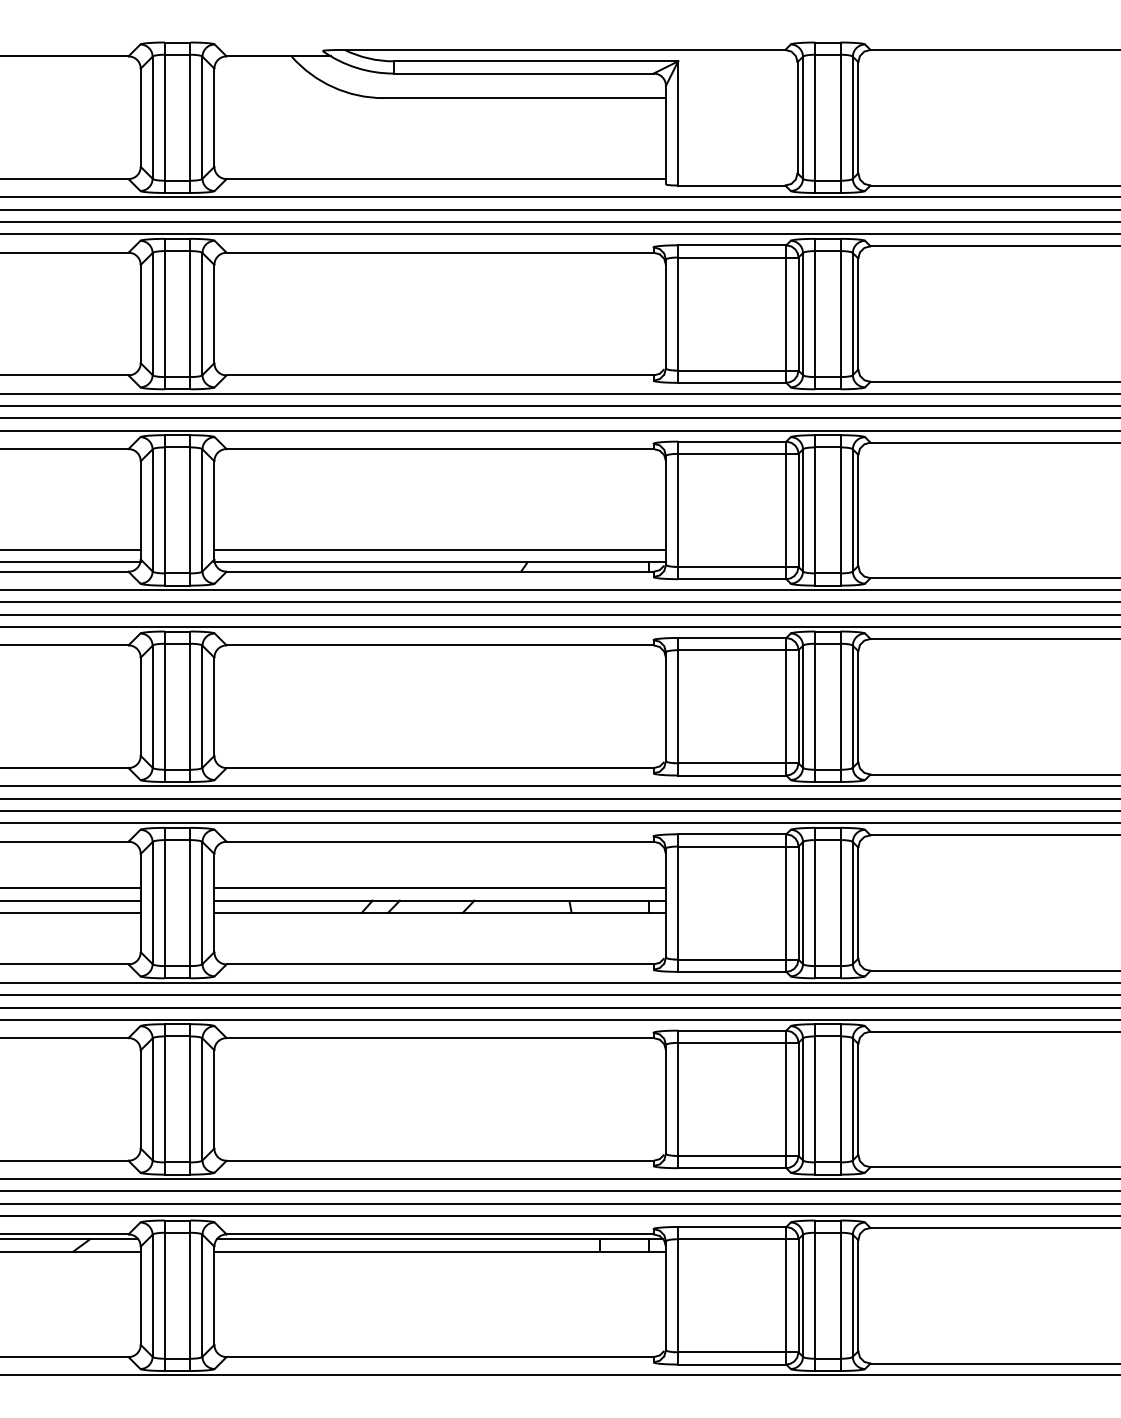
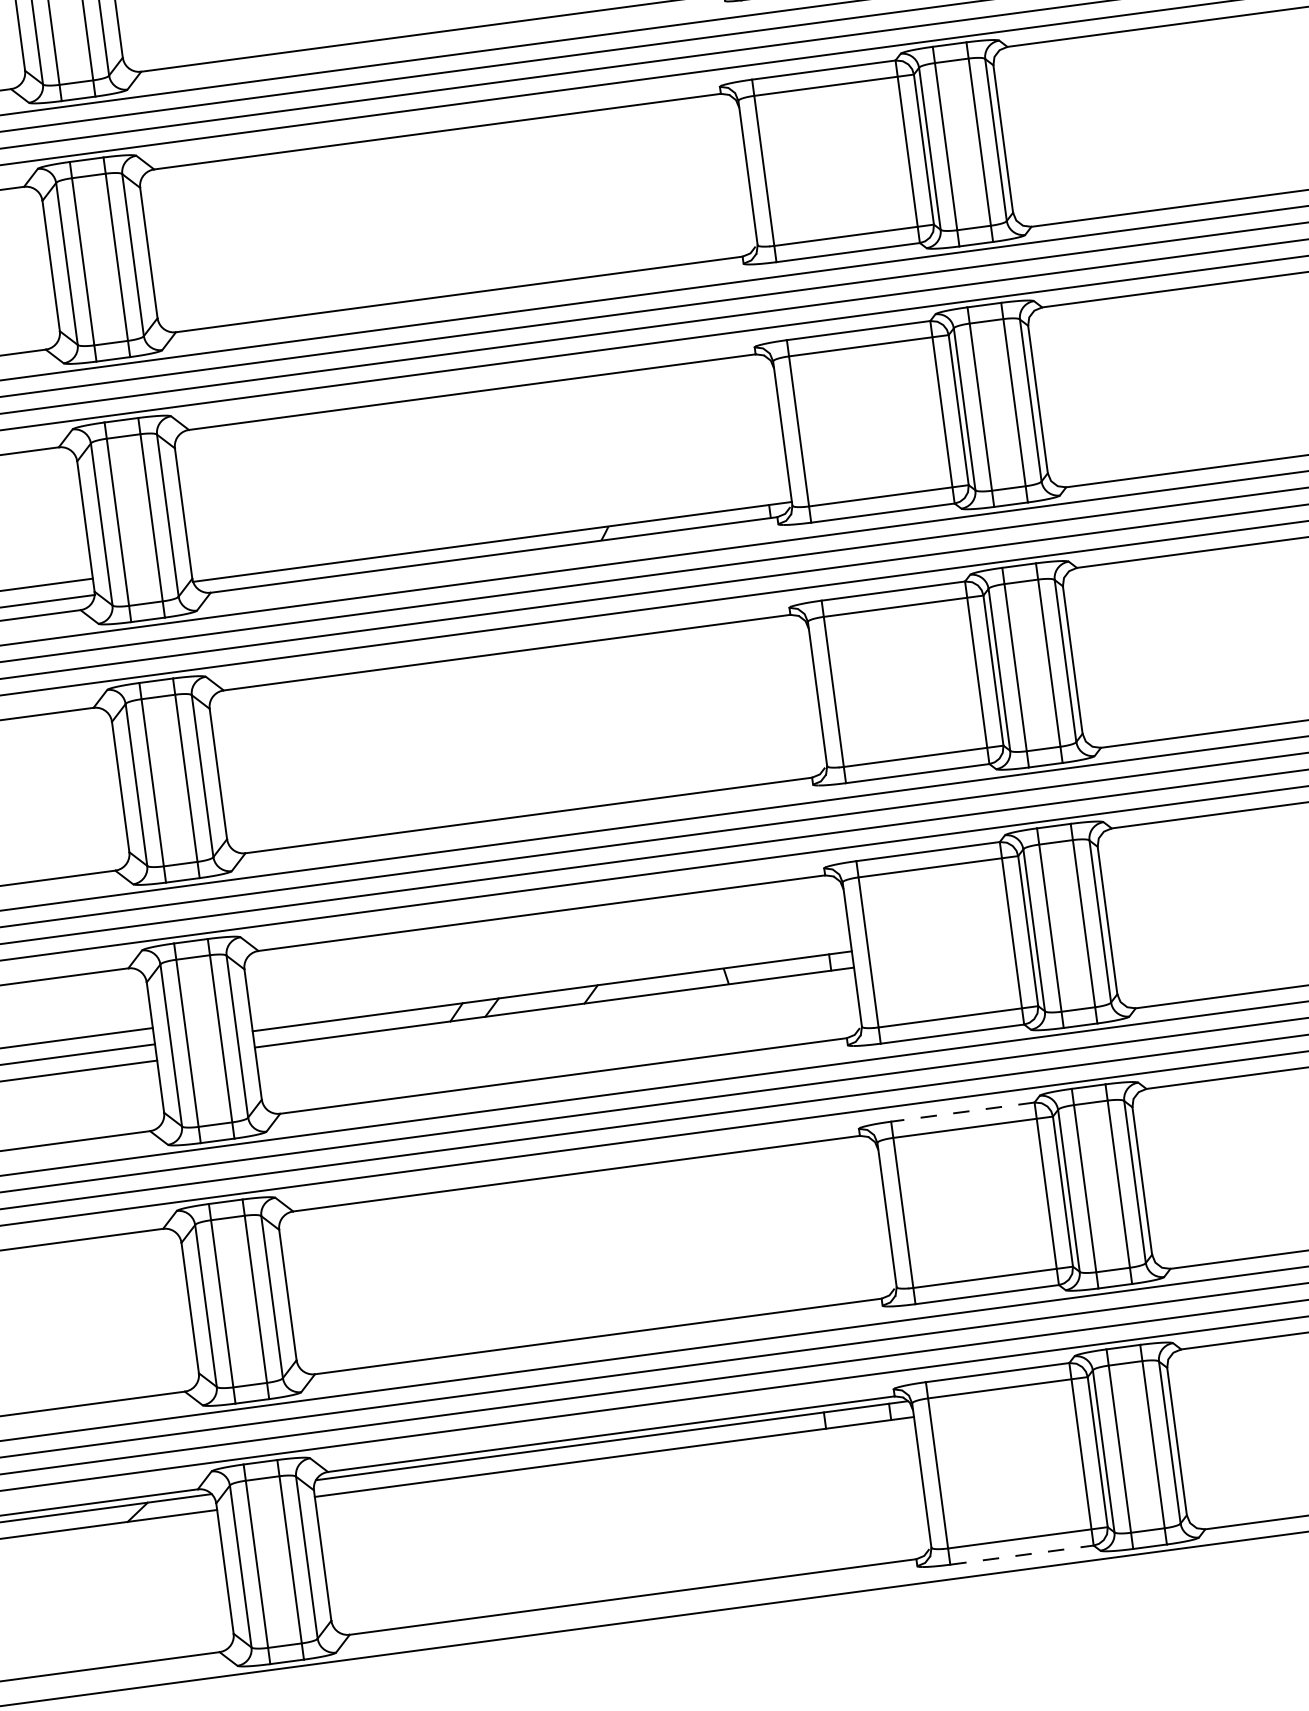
line: (439, 549) -> (489, 525), removed
line: (439, 888) -> (549, 975), removed
line: (731, 1030) -> (961, 1112), solid -> dashed
line: (732, 1364) -> (1022, 1555), solid -> dashed

